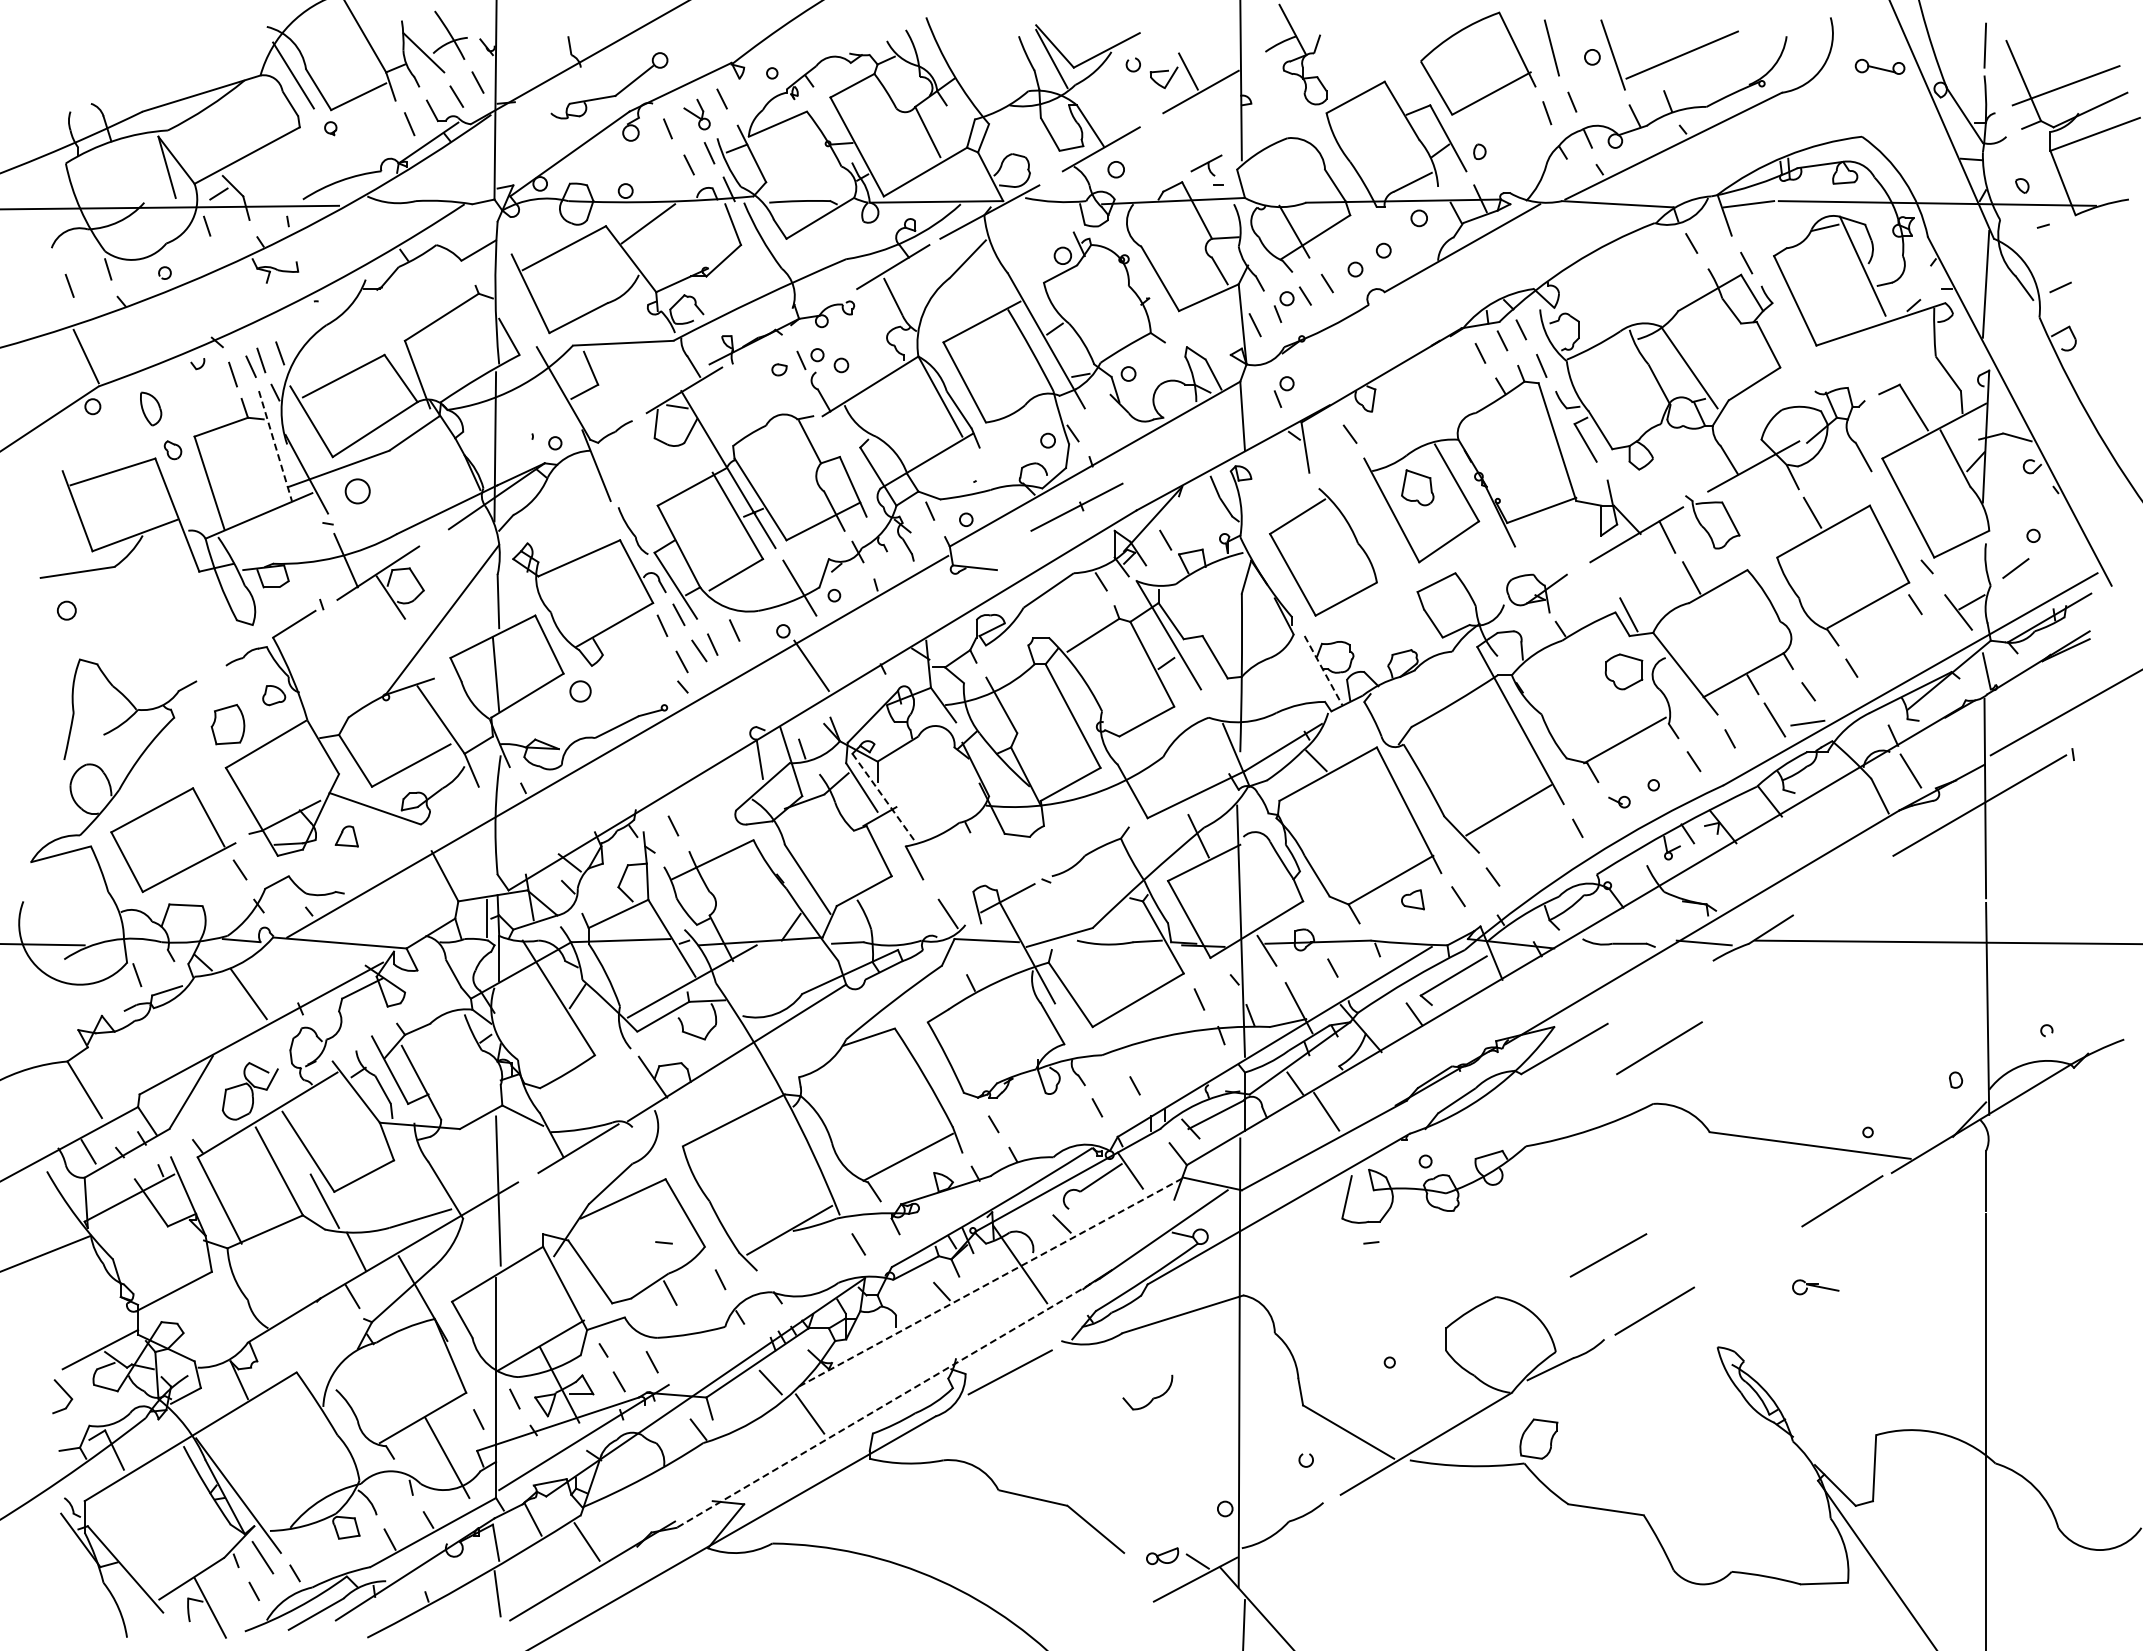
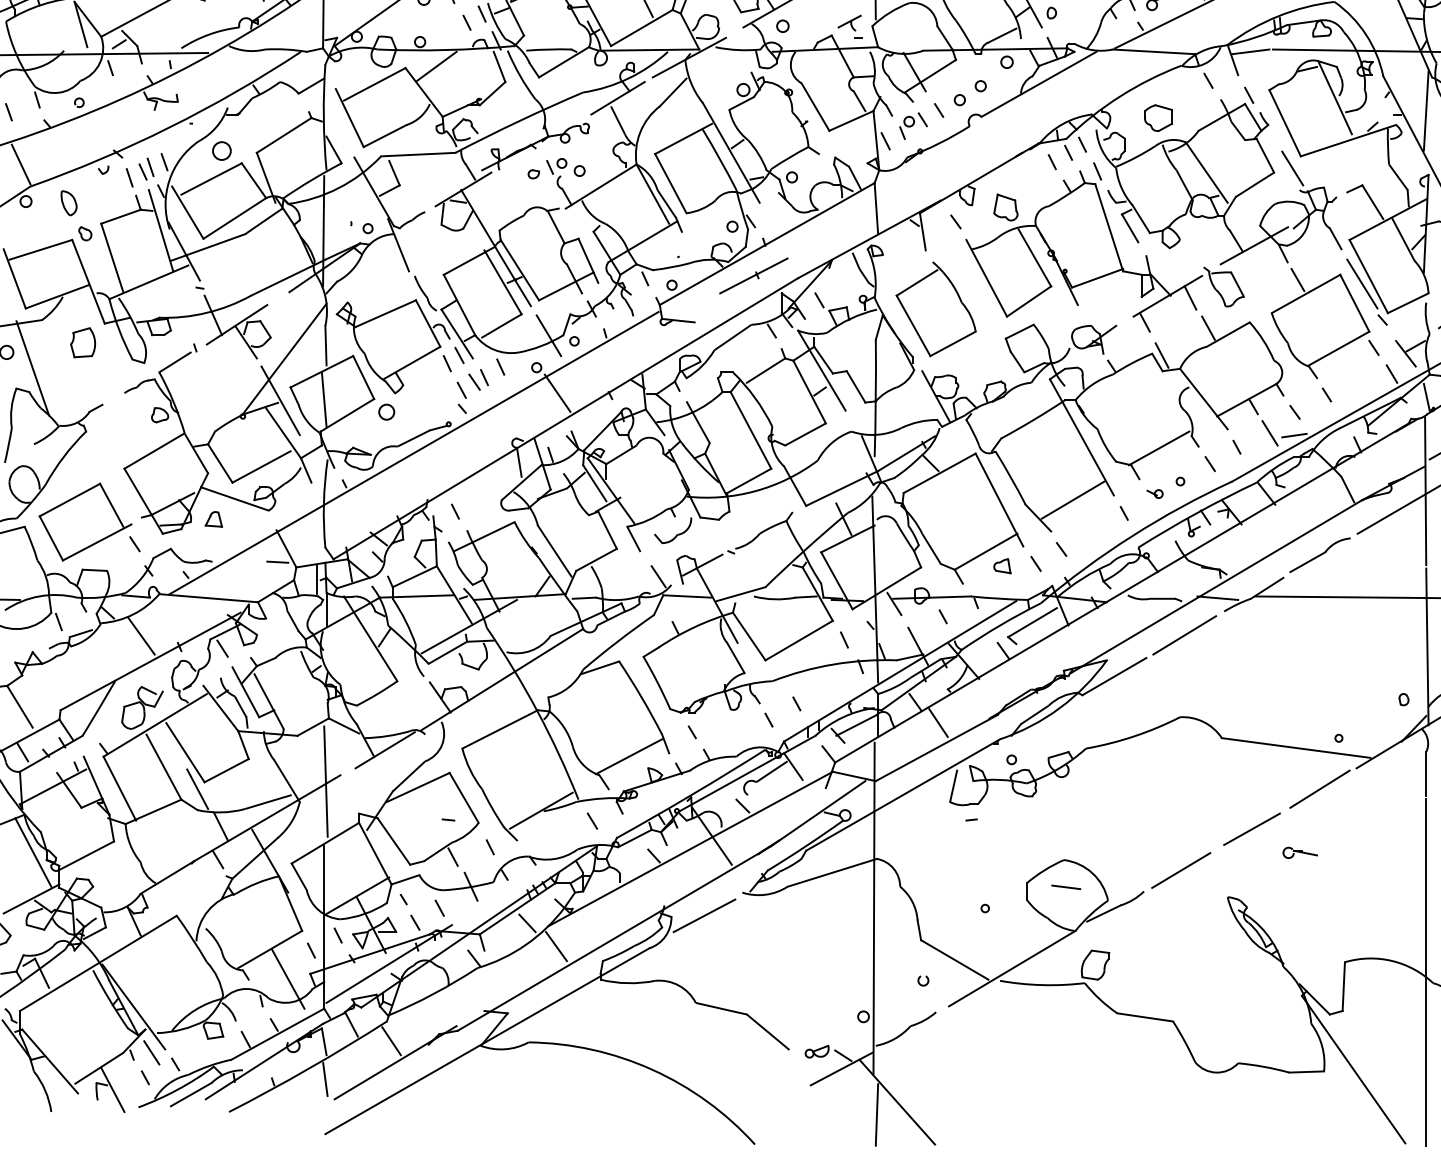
line: (1805, 361) -> (1292, 168), added
part: (1283, 391) -> (906, 190), removed
line: (275, 446) -> (161, 231), dashed -> solid
part: (1417, 487) -> (1005, 207), moved
circle: (357, 491) -> (221, 151), moved
line: (1899, 518) -> (1362, 284), added
line: (1605, 570) -> (1144, 322), added
line: (101, 631) -> (32, 367), added
line: (1939, 639) -> (1391, 373), added
line: (1323, 671) -> (936, 397), dashed -> solid
part: (1623, 671) -> (1158, 117), moved
line: (437, 675) -> (280, 400), added
part: (227, 724) -> (82, 342), moved
line: (1910, 770) -> (1370, 470), removed
line: (884, 798) -> (611, 491), dashed -> solid
part: (1842, 884) -> (1320, 554), added
line: (433, 894) -> (277, 562), added
line: (358, 1011) -> (222, 648), added
line: (1659, 1048) -> (1184, 635), moved
line: (1608, 1255) -> (1252, 829), moved
line: (991, 1282) -> (690, 849), dashed -> solid
line: (102, 1286) -> (33, 852), added
line: (694, 1332) -> (470, 886), added
line: (1499, 1333) -> (1066, 887), added
part: (1153, 1397) -> (677, 534), moved
line: (888, 1403) -> (614, 938), dashed -> solid

